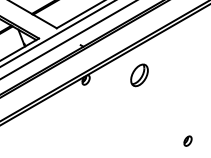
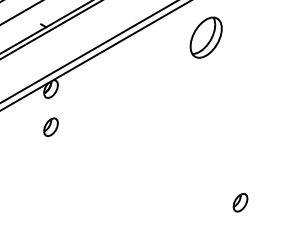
part: (139, 75) -> (206, 37), moved
part: (85, 100) -> (49, 127), added

